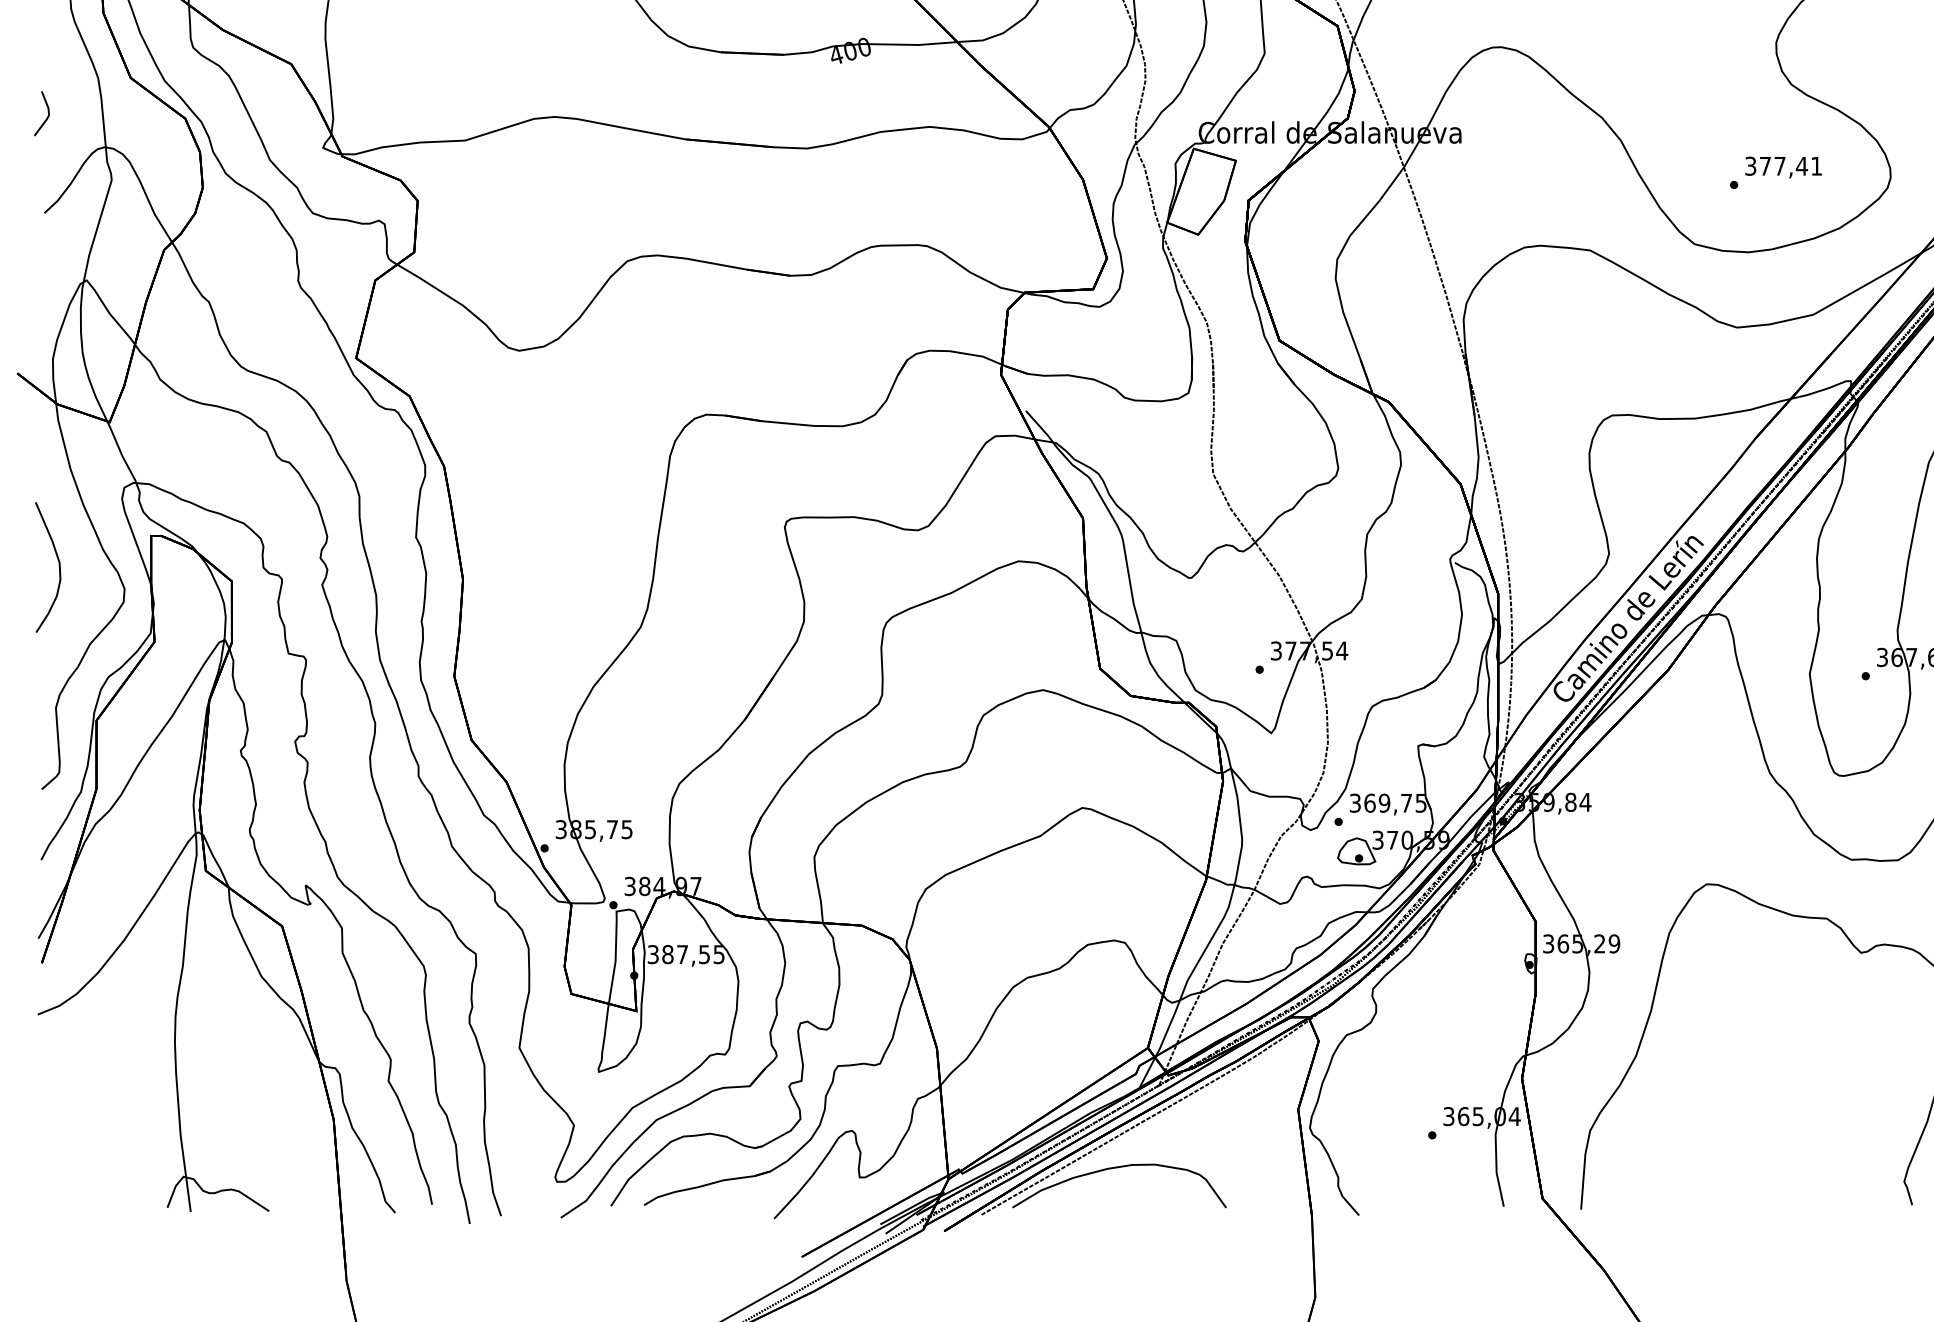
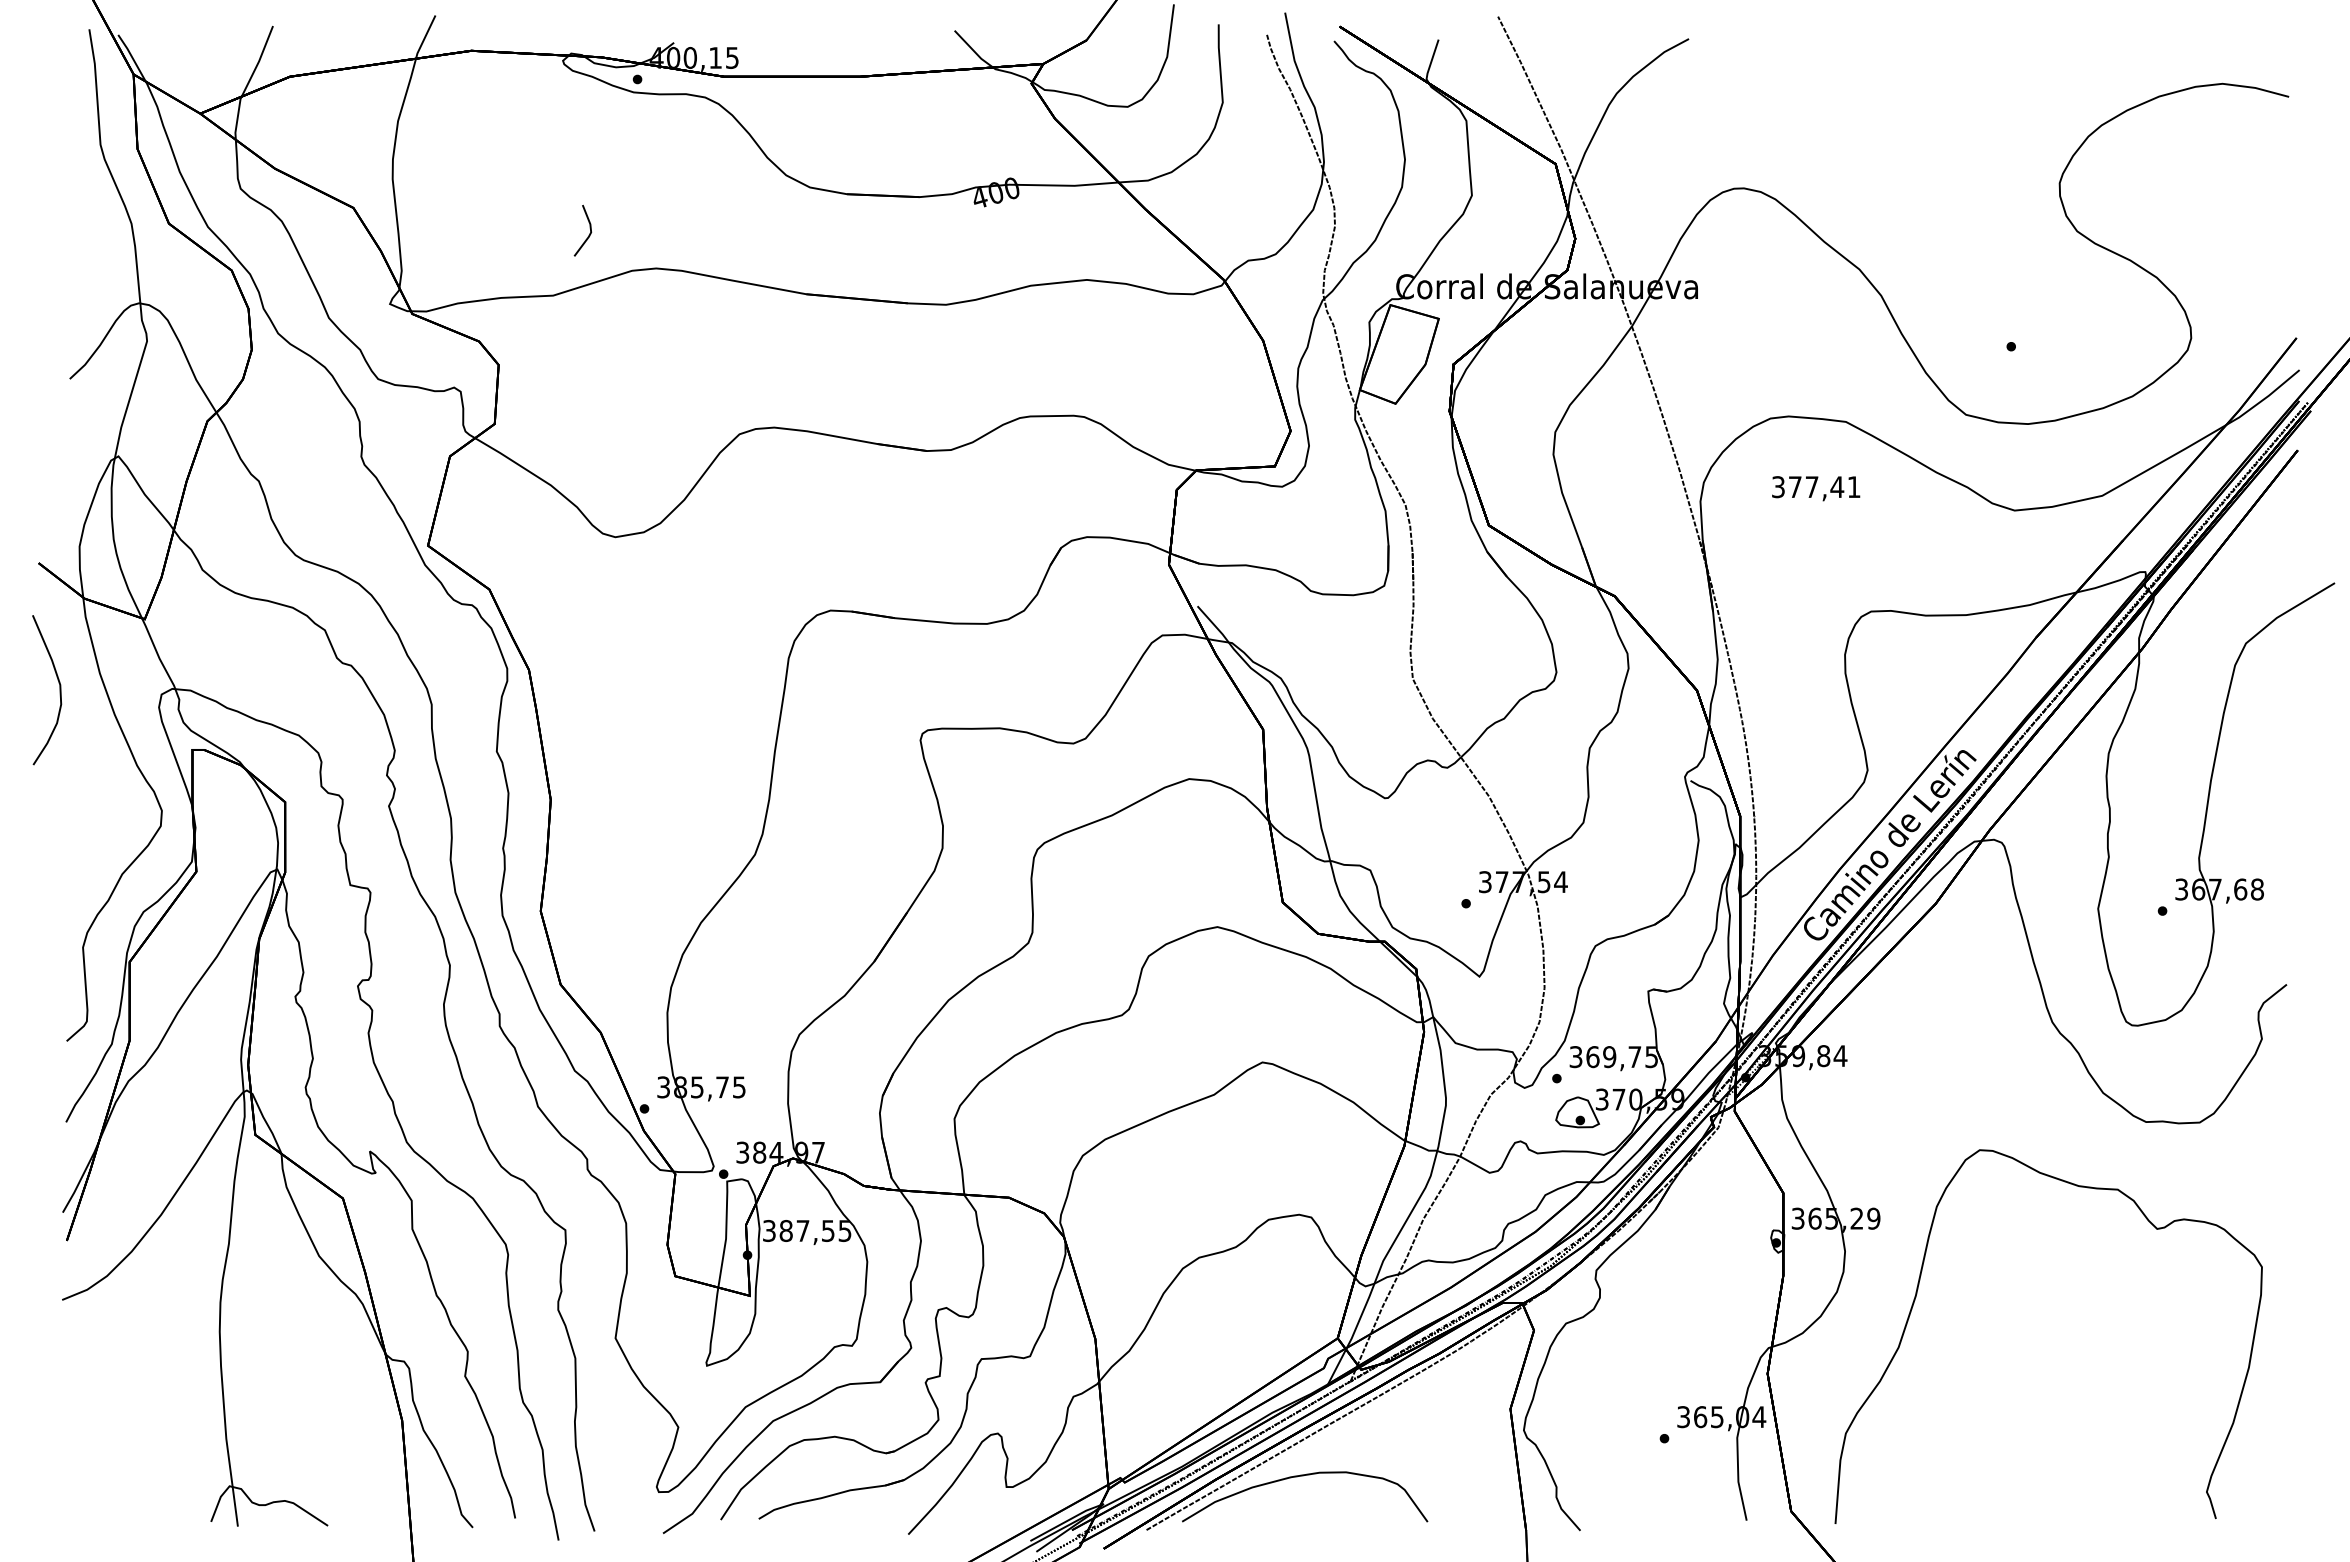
line: (47, 111) -> (589, 228), moved
text: (1783, 167) -> (1816, 488), moved
curve: (58, 567) -> (59, 690), moved

